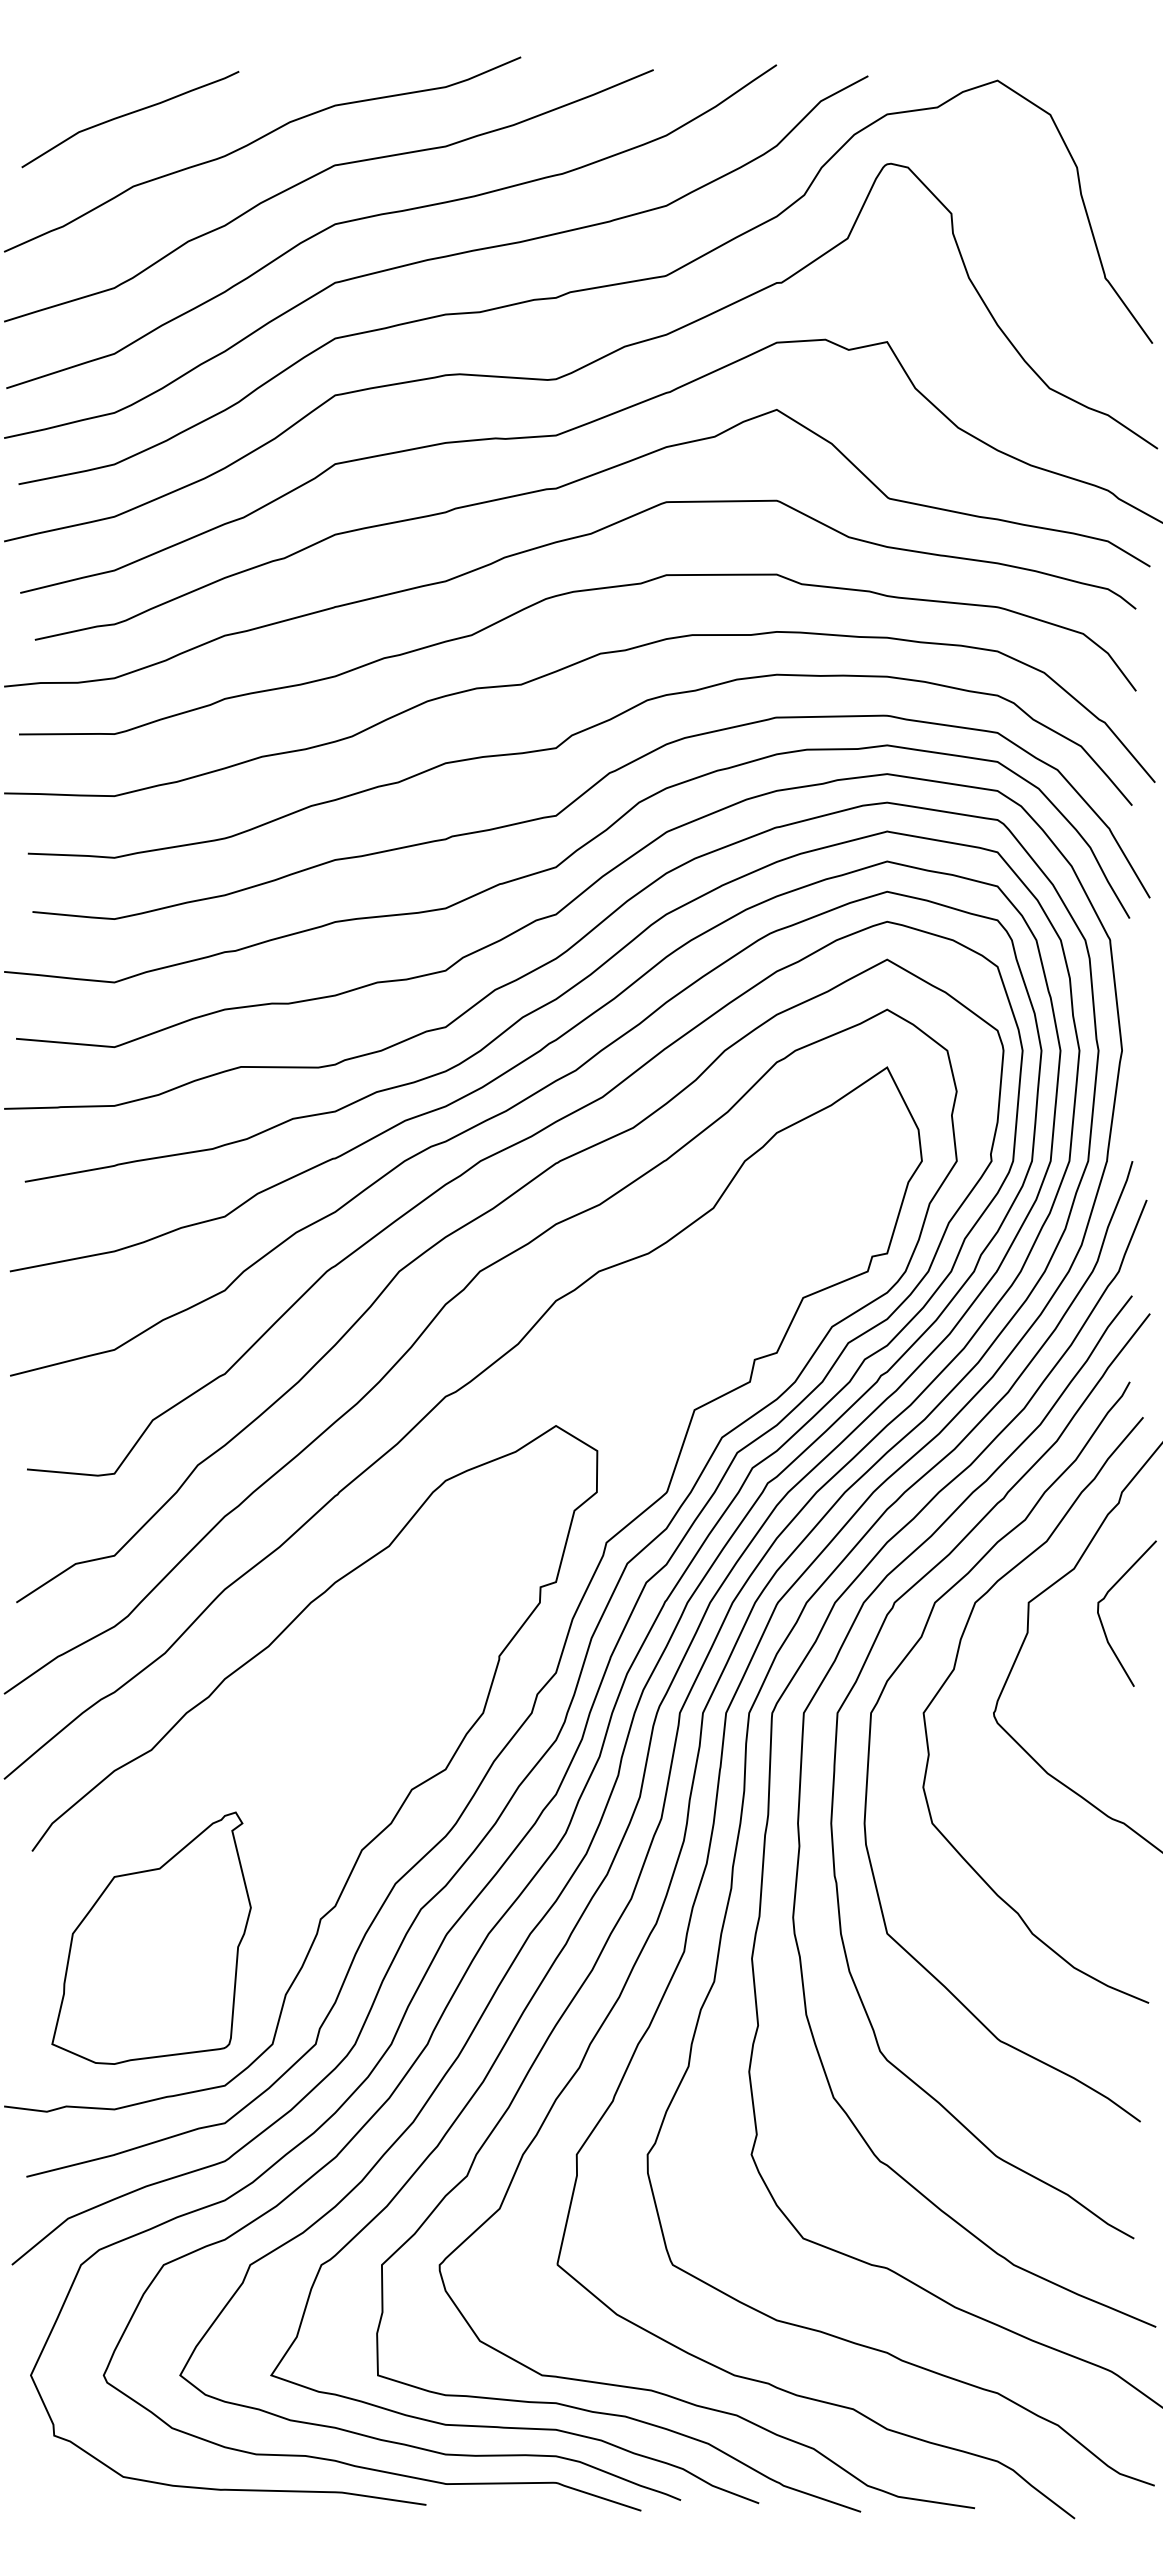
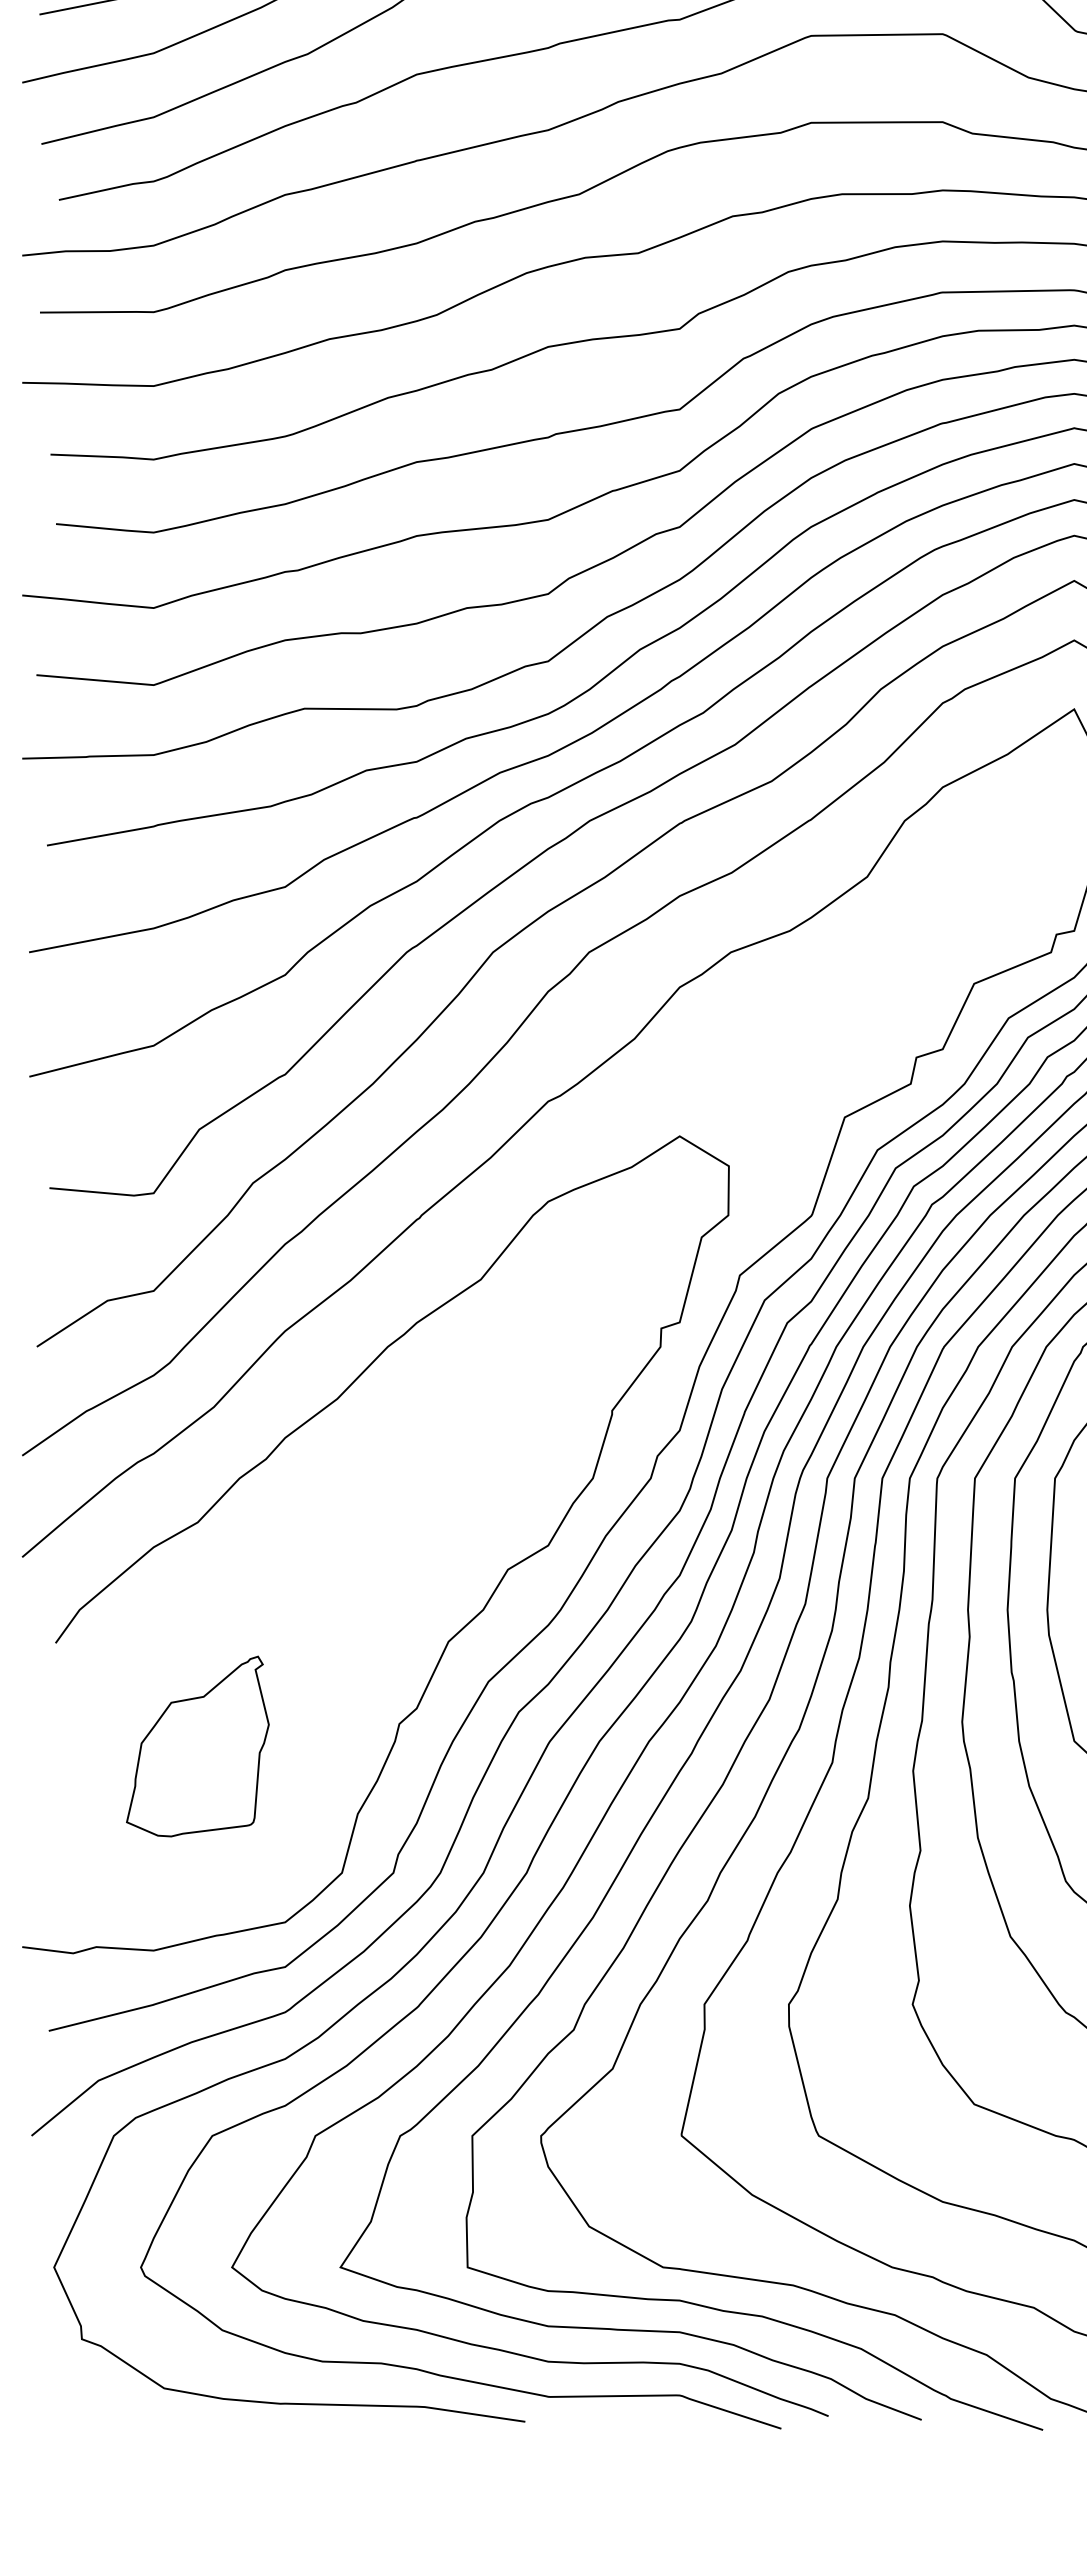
part: (151, 1937) -> (197, 1745), size x0.6

